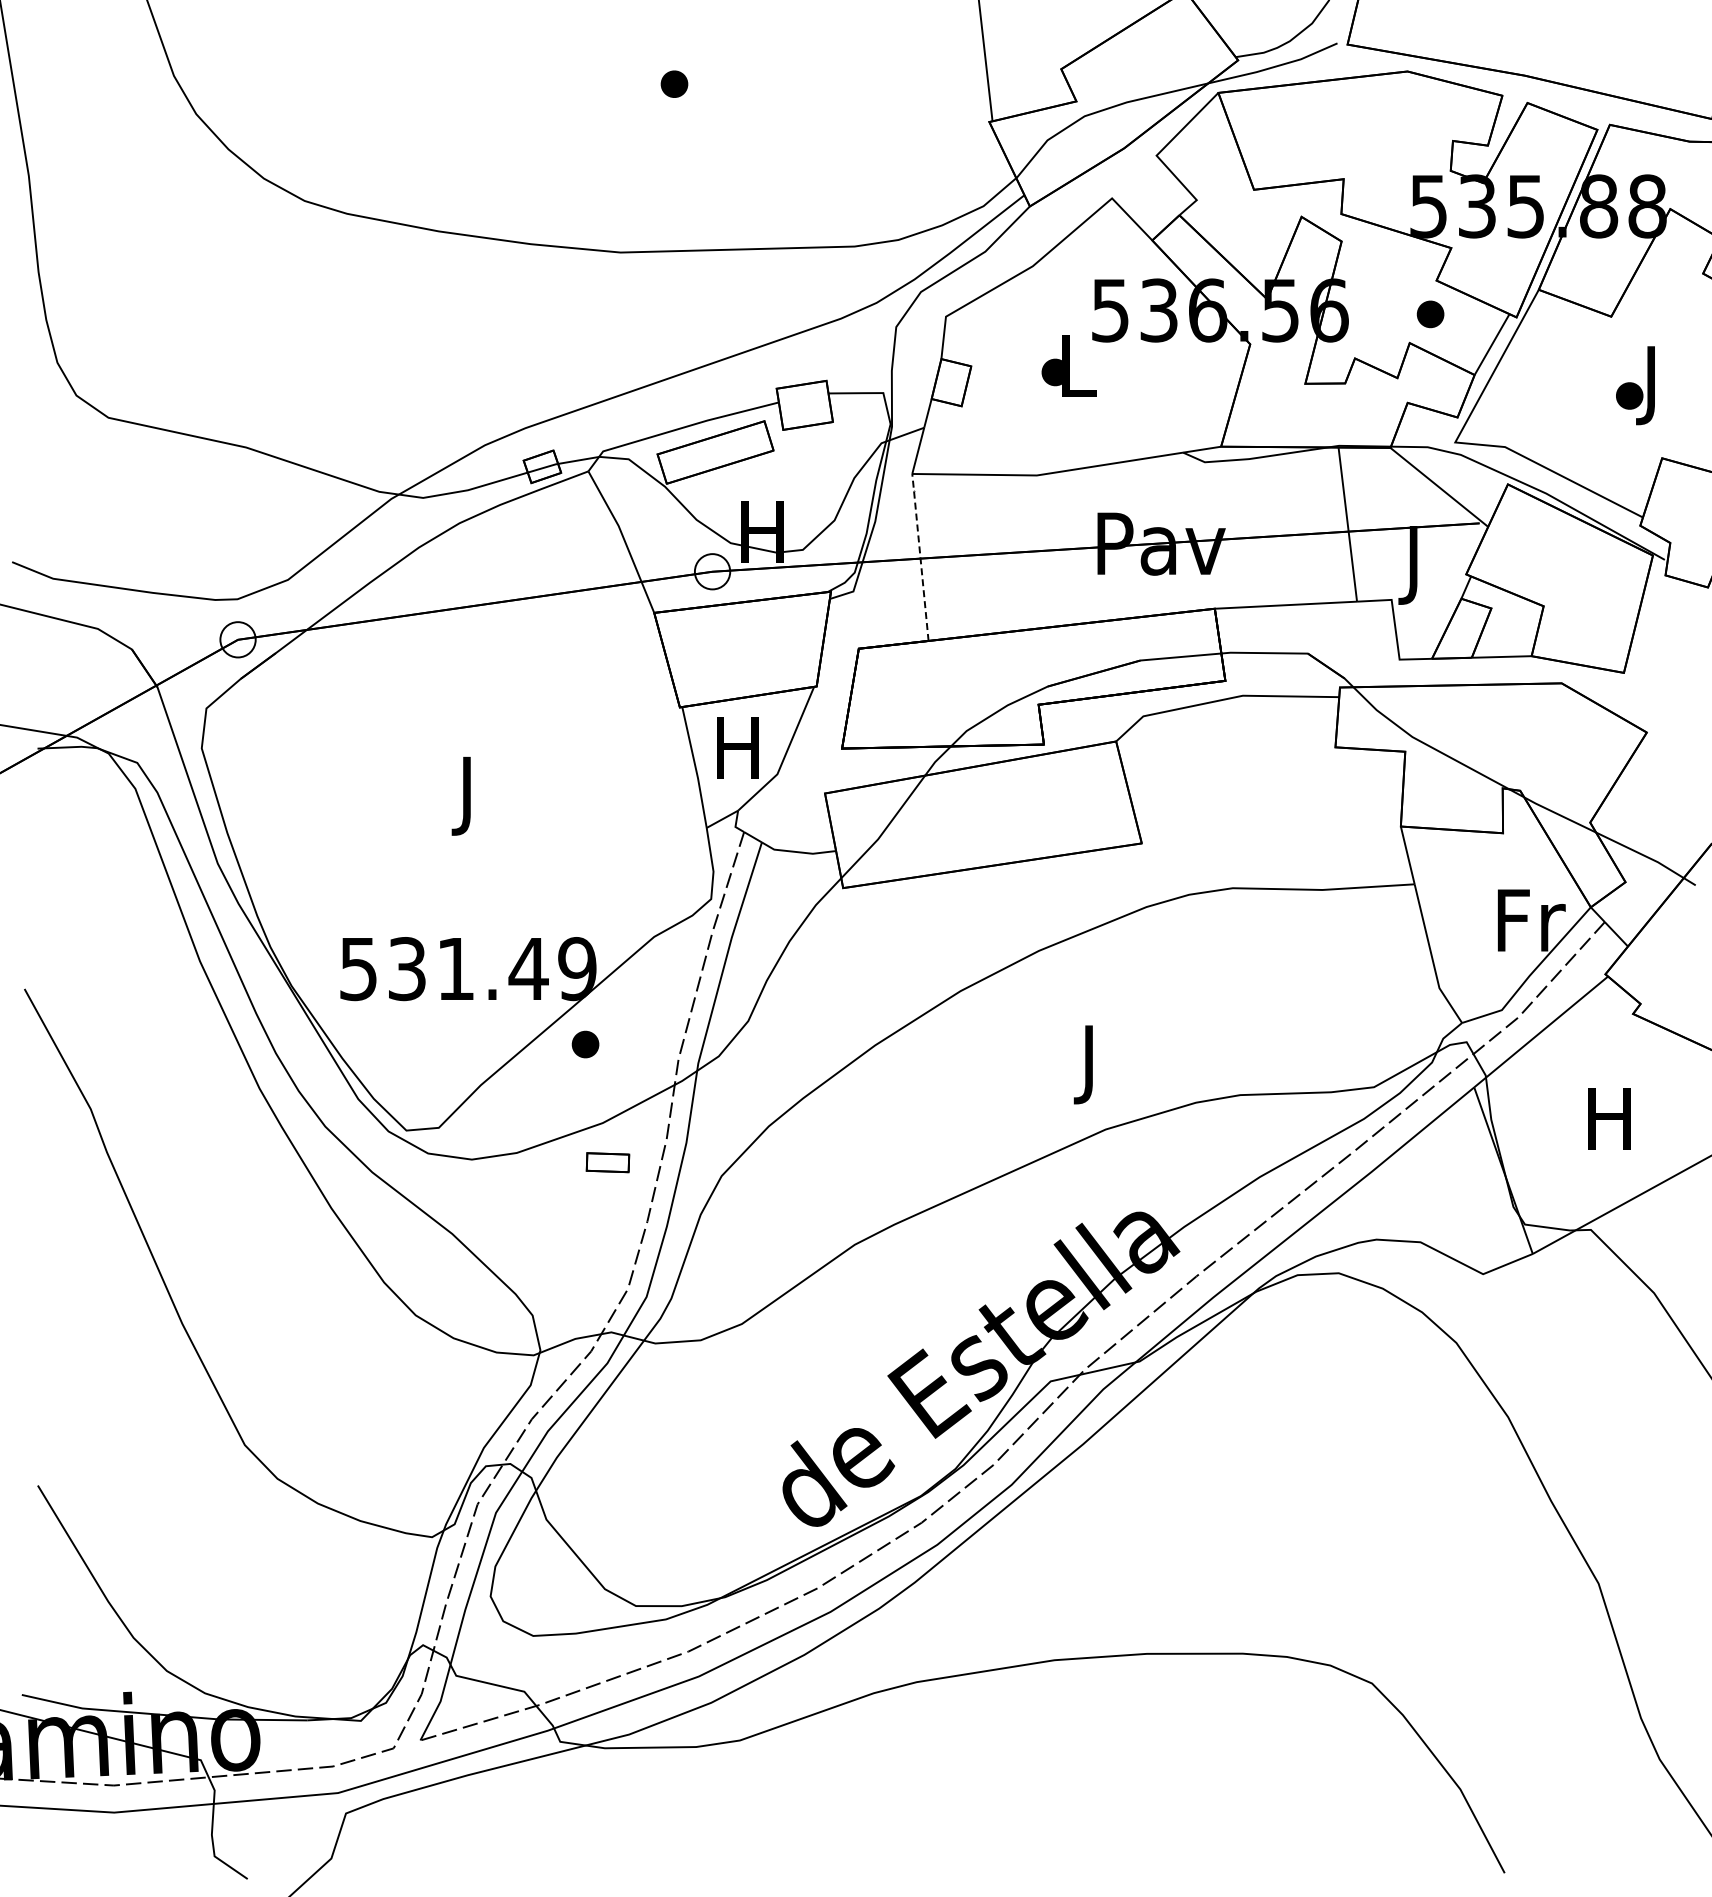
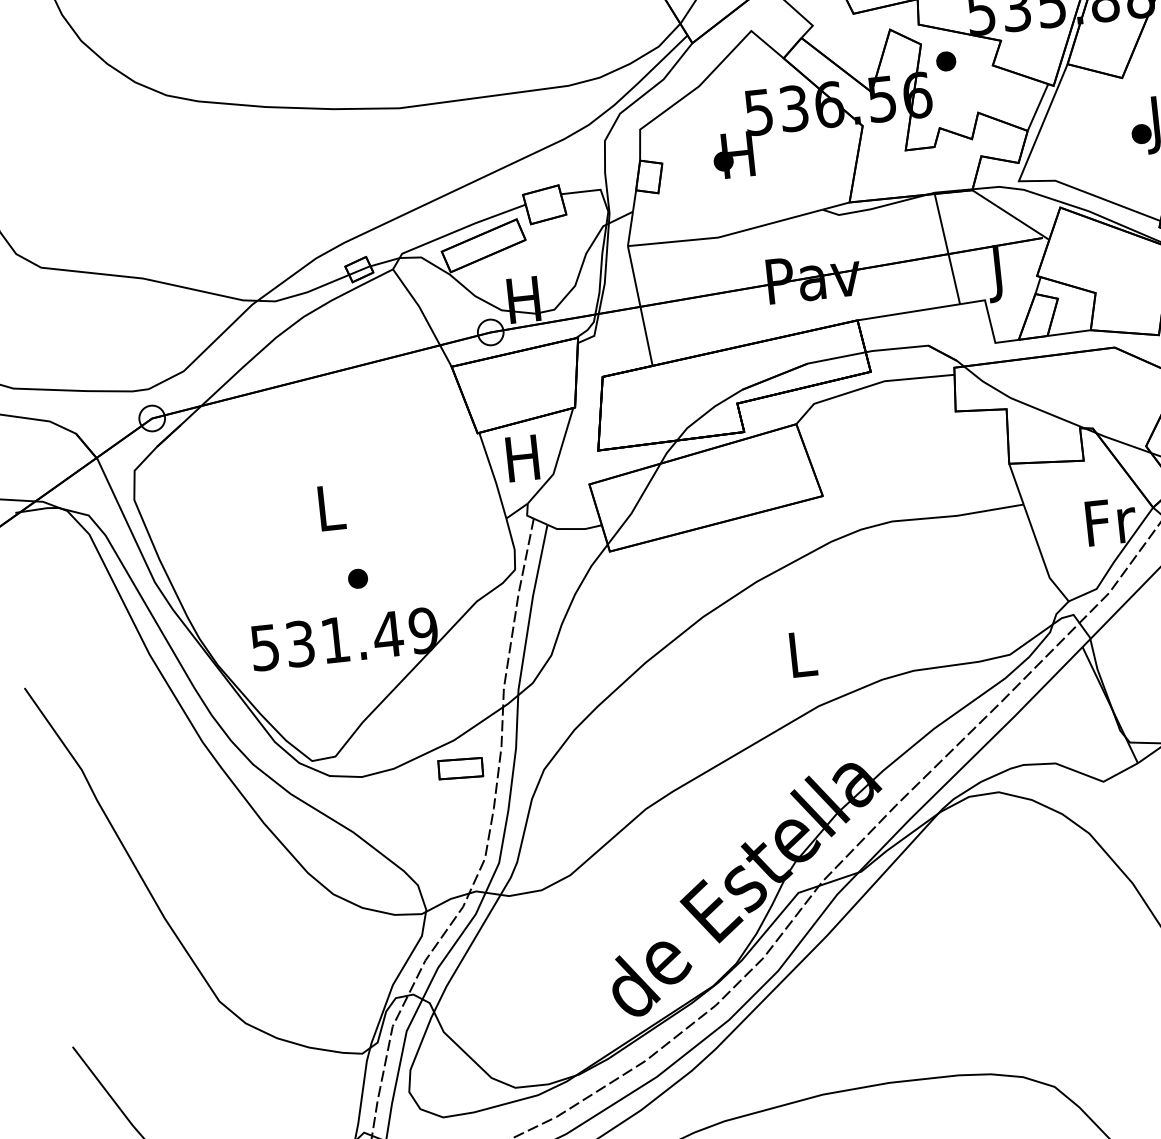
part: (1430, 314) -> (946, 61), moved
text: (1075, 365) -> (737, 154), L -> H
line: (920, 555) -> (640, 304), dashed -> solid
text: (469, 795) -> (331, 513), J -> L
part: (585, 1044) -> (358, 578), moved
text: (1091, 1064) -> (803, 660), J -> L
part: (607, 1162) -> (460, 768), size x1.43

